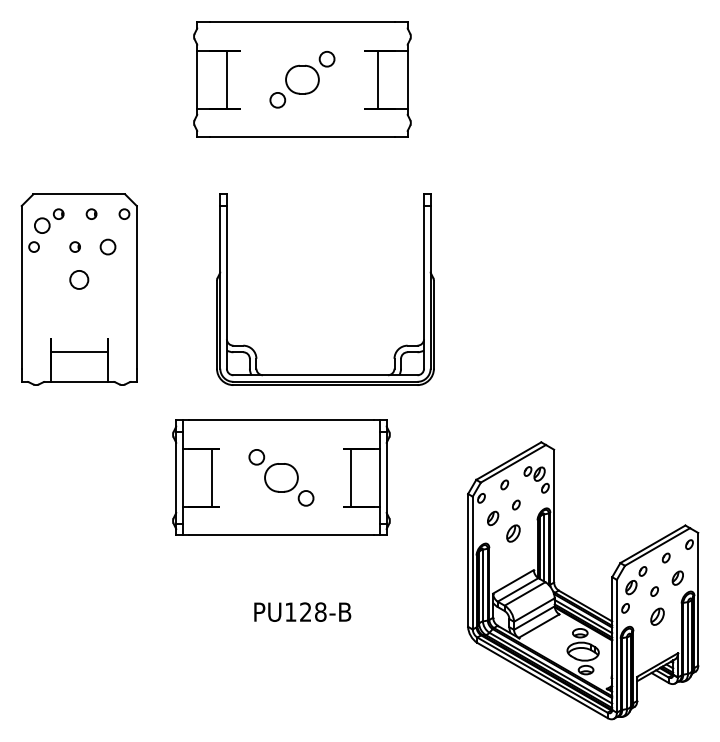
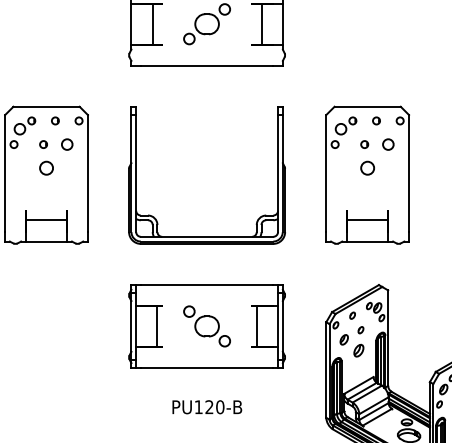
part: (525, 289) -> (367, 175), added
part: (325, 374) -> (207, 236), moved
part: (281, 477) -> (207, 326), moved
text: (320, 611) -> (220, 406), PU128-B -> PU120-B

